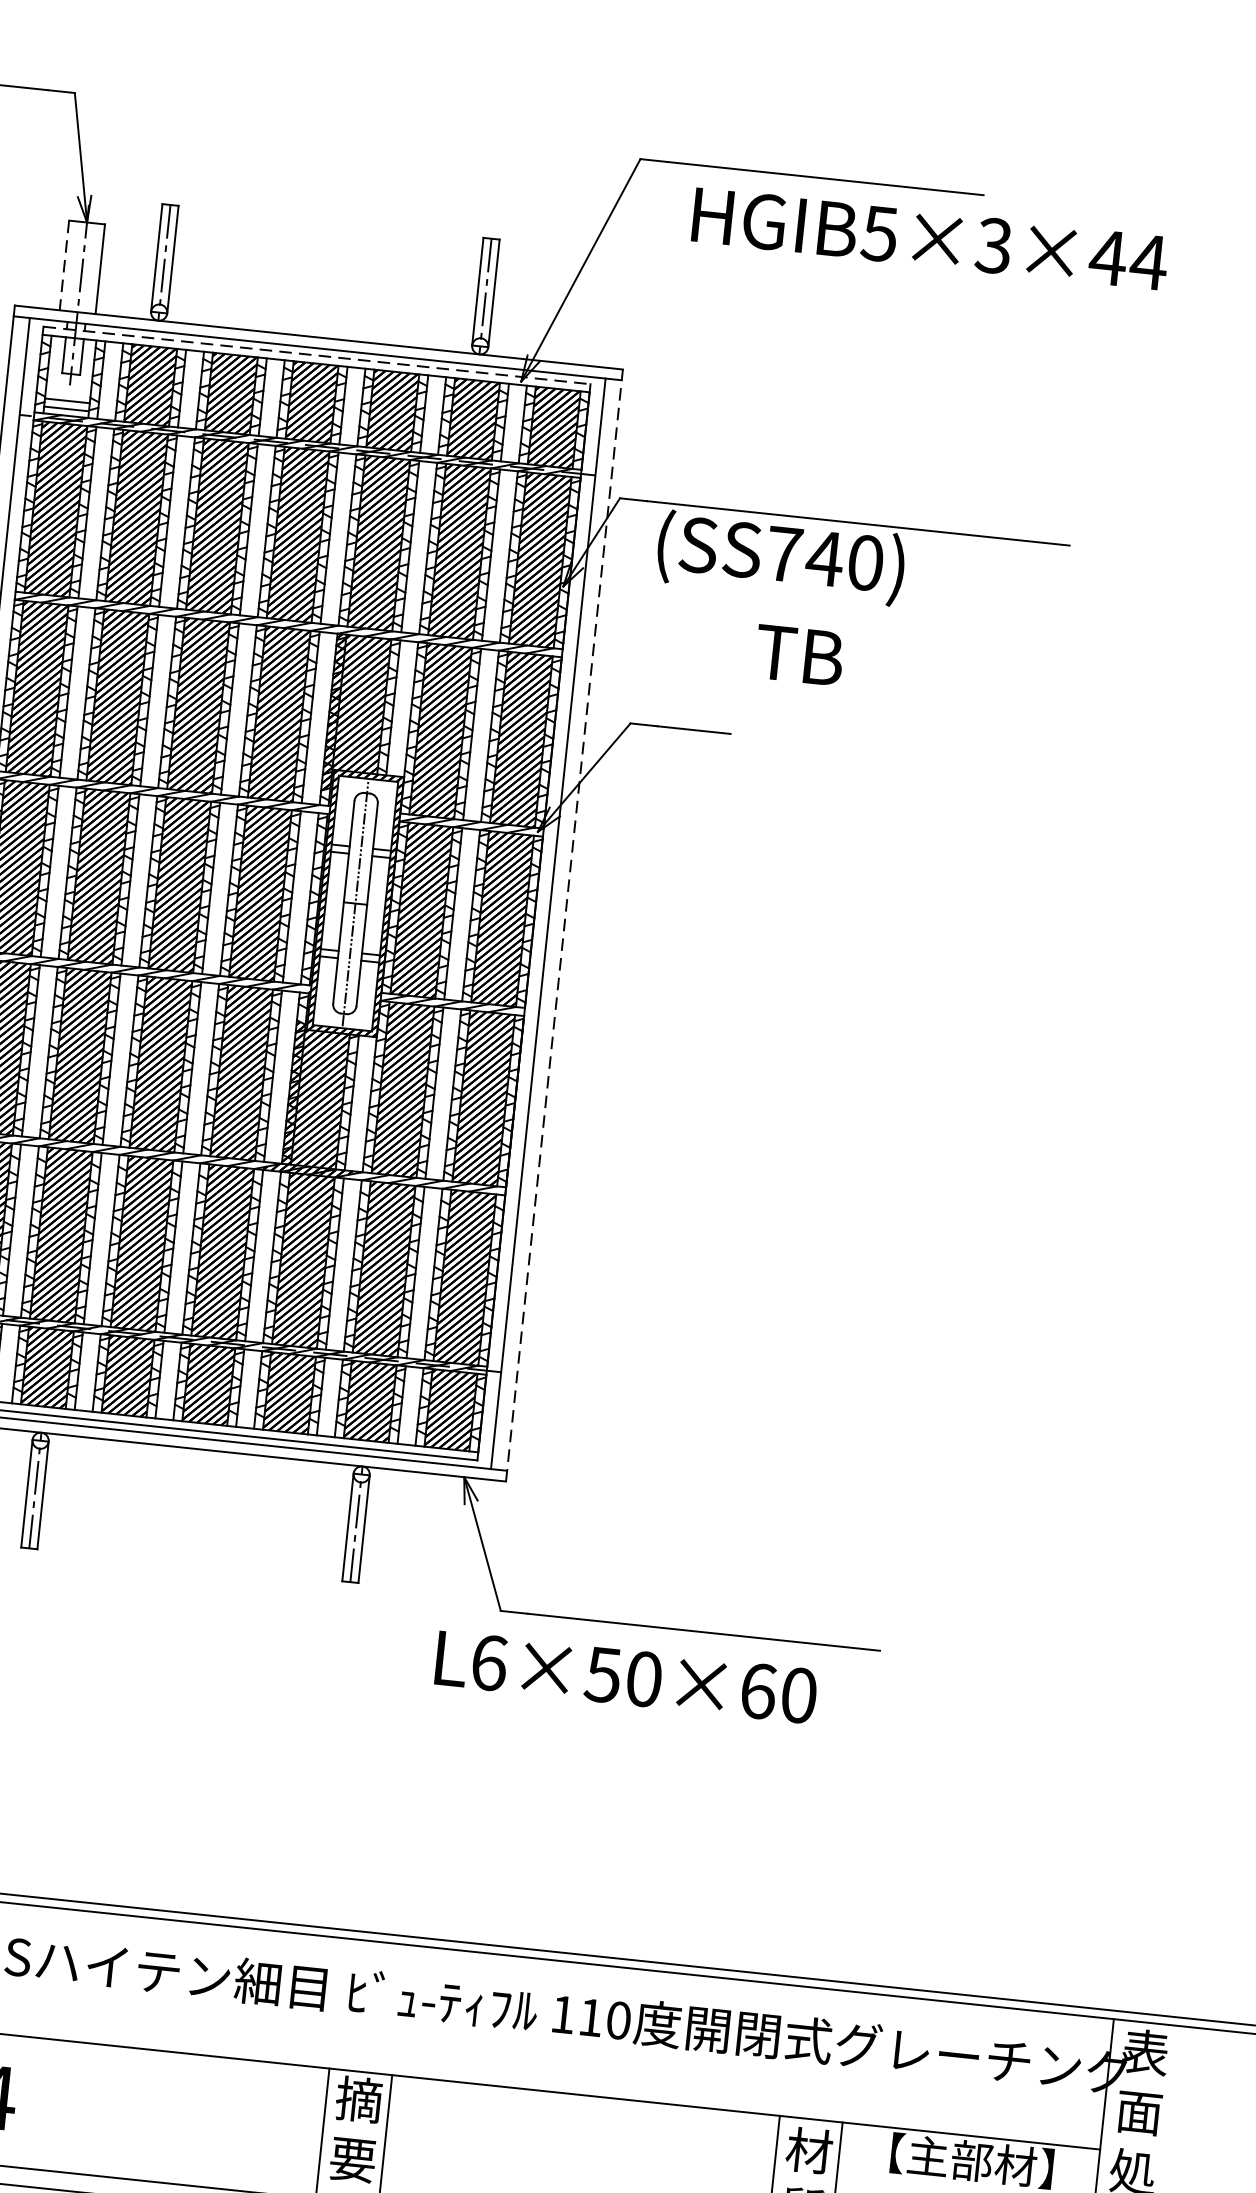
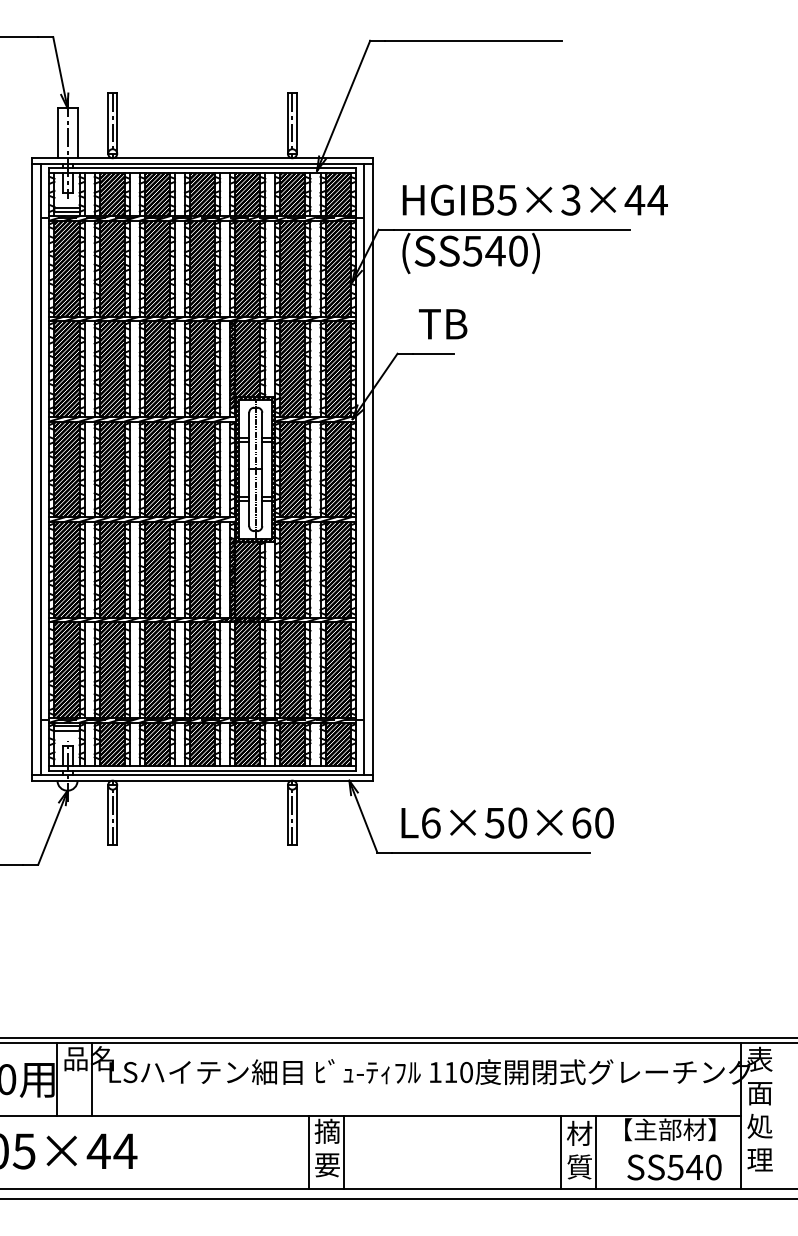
text: (928, 237) -> (534, 199), moved
line: (64, 266) -> (57, 133), dashed -> solid
line: (318, 356) -> (203, 168), dashed -> solid
text: (783, 554) -> (472, 251), (SS740) -> (SS540)
text: (800, 655) -> (443, 324), moved
line: (564, 923) -> (372, 468), dashed -> solid
text: (626, 1676) -> (507, 822), moved

